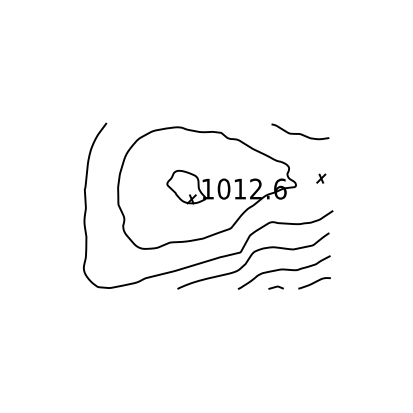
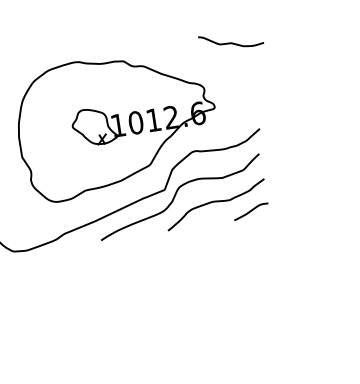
curve: (300, 133) -> (231, 42), moved
part: (321, 178) -> (241, 95), removed
curve: (275, 287) -> (208, 222), removed

